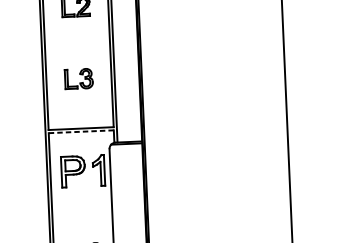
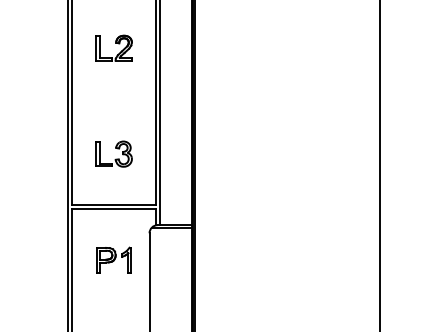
part: (78, 78) -> (113, 153), moved
line: (81, 131) -> (114, 209), dashed -> solid
part: (82, 170) -> (113, 259), size x0.62

